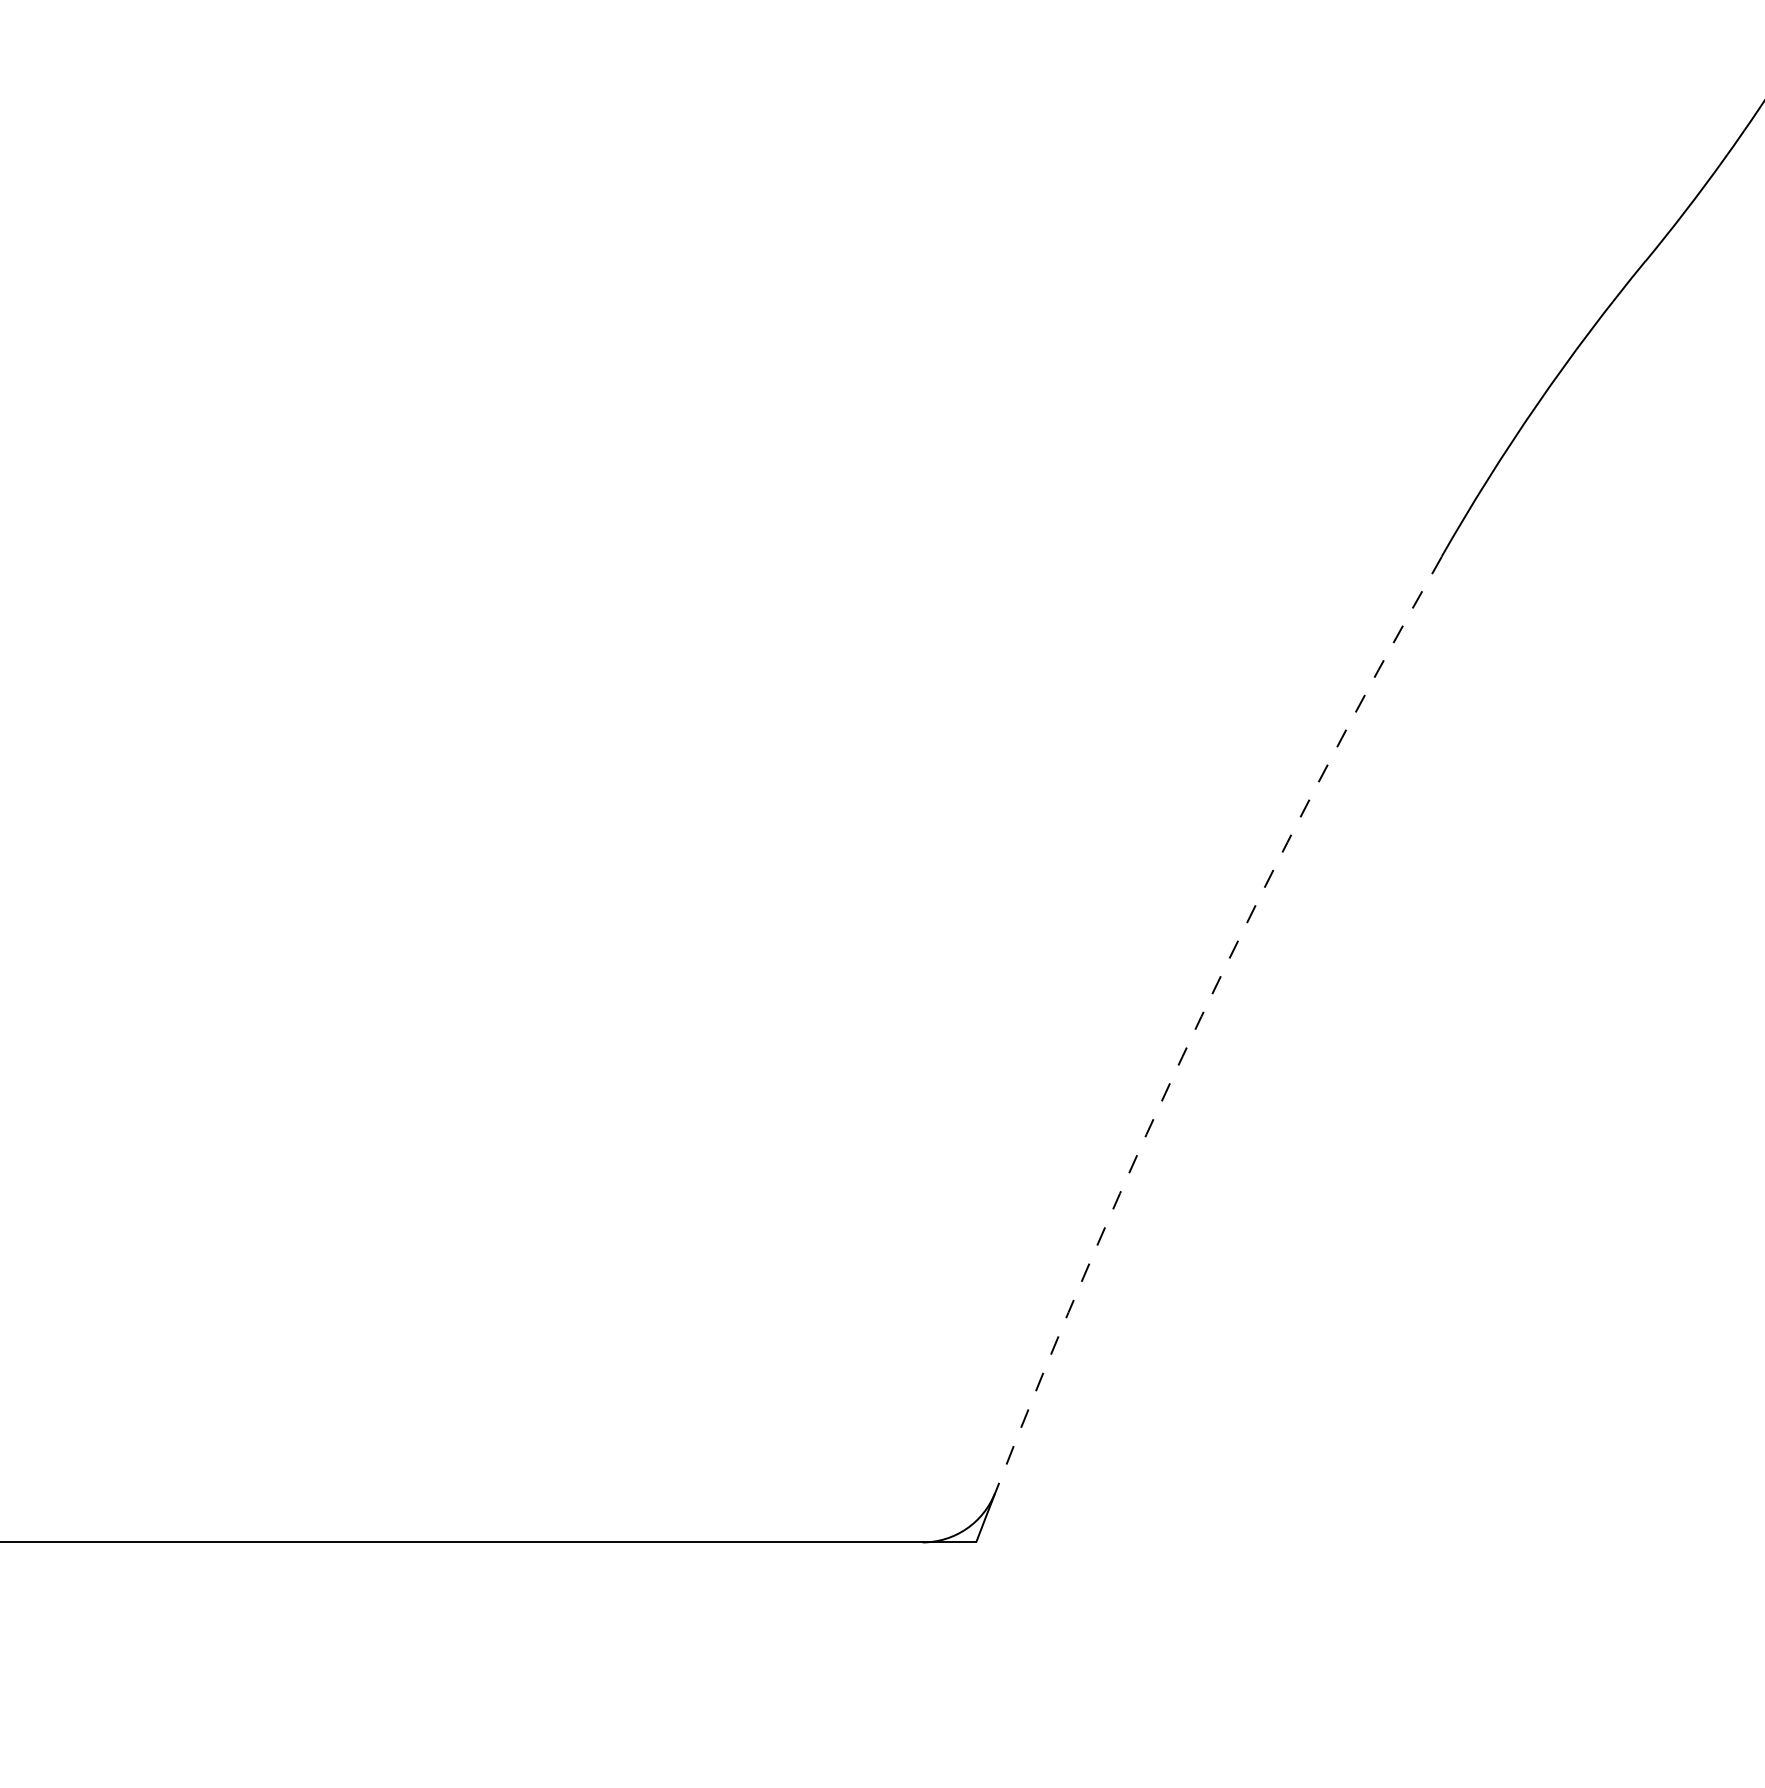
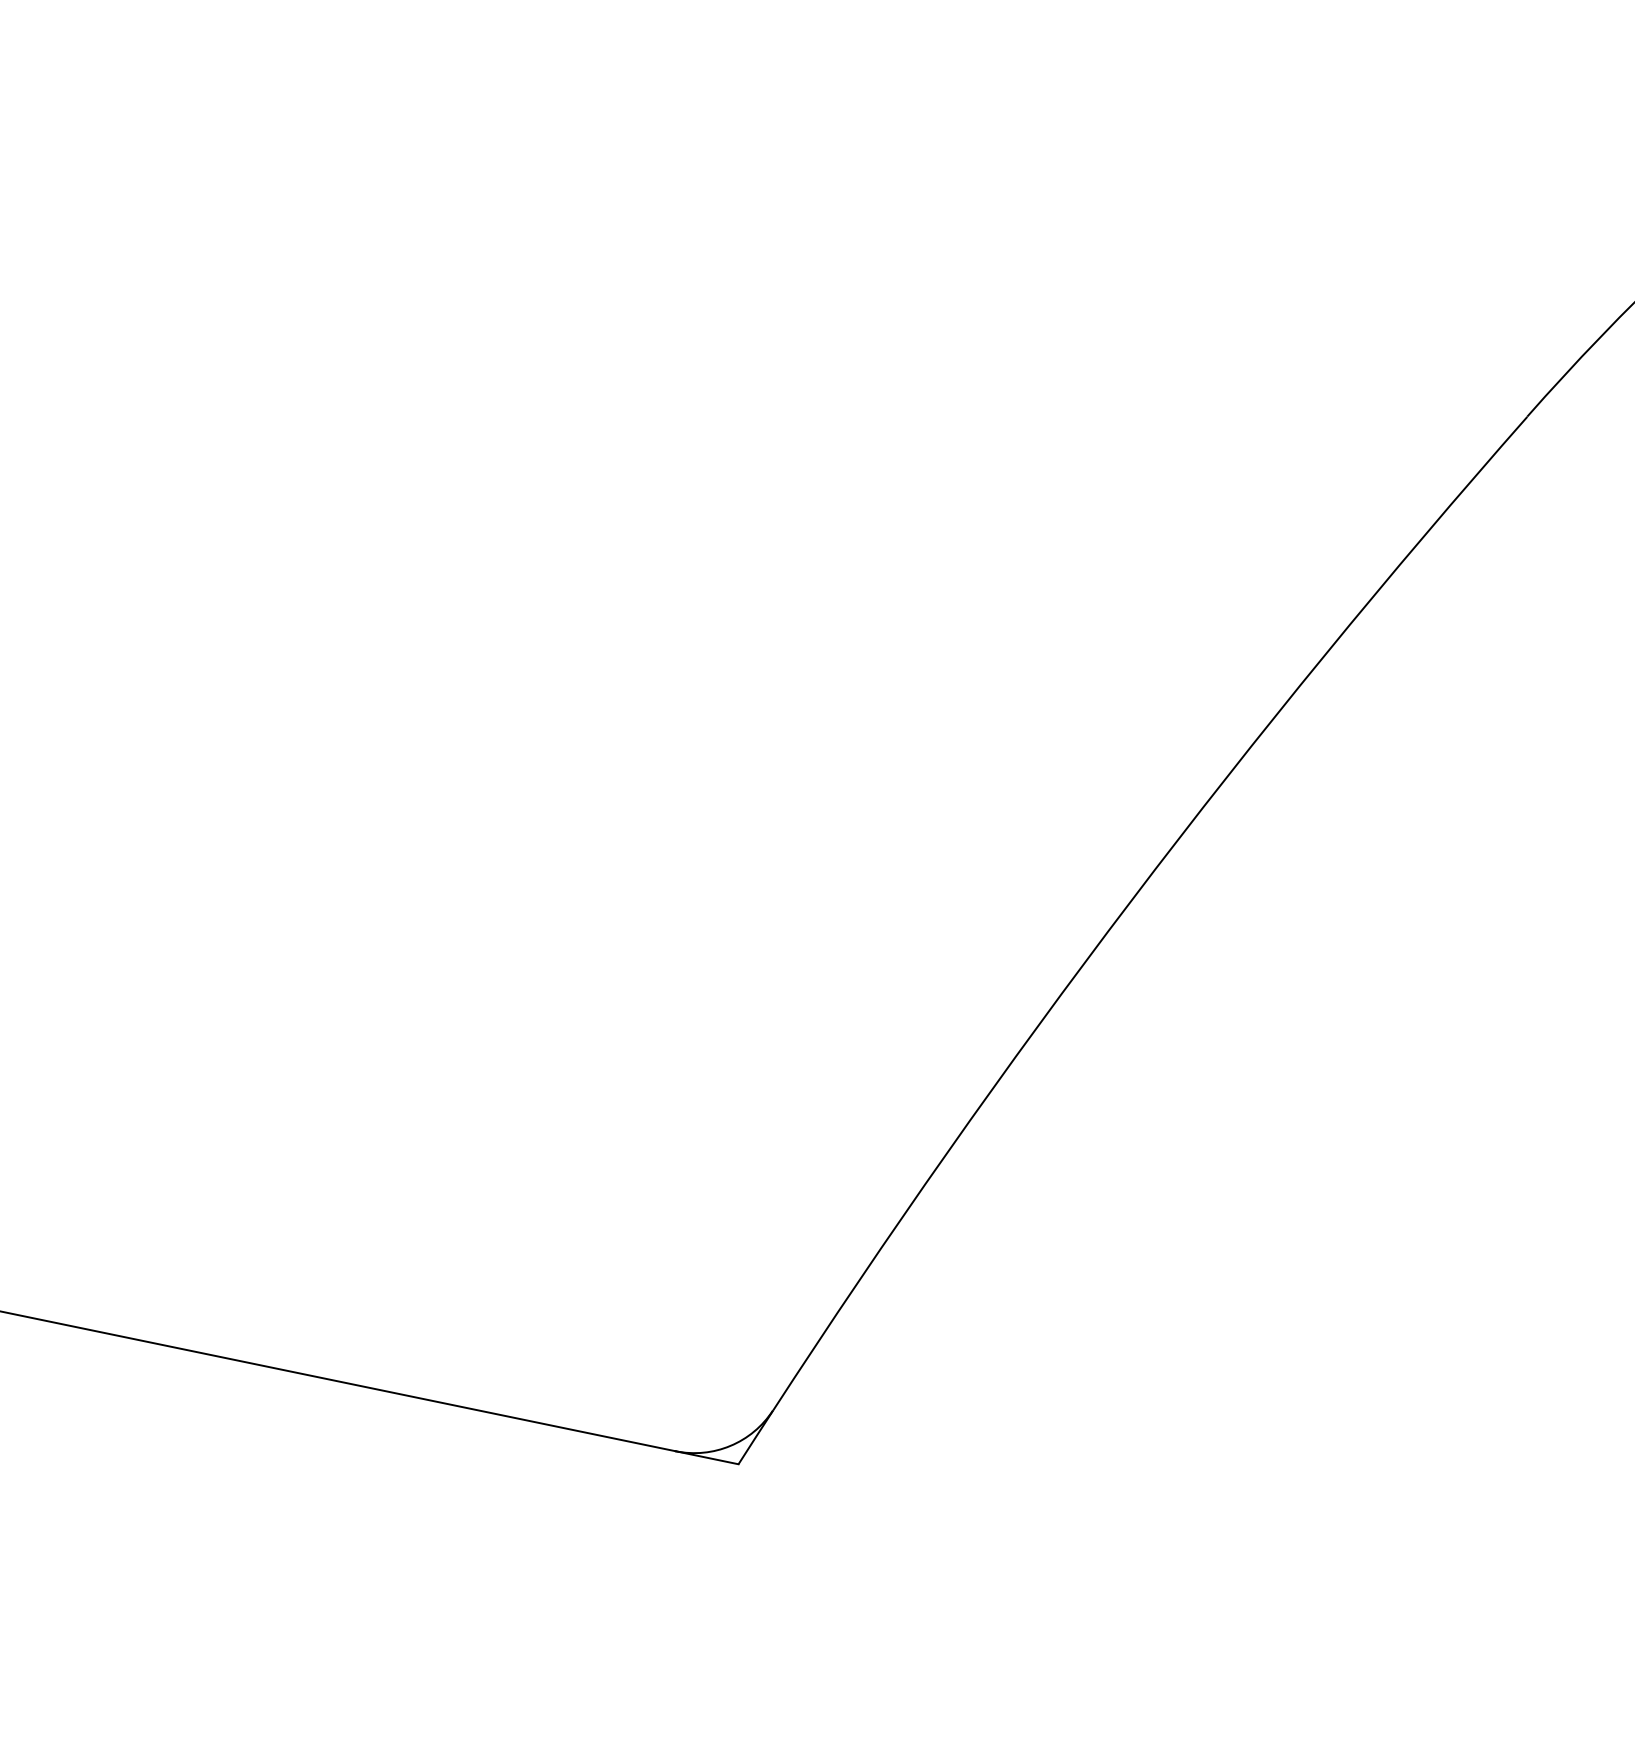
arc: (1201, 1016) -> (1132, 899), dashed -> solid

